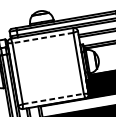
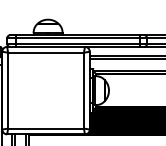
line: (43, 37) -> (46, 52), dashed -> solid
line: (53, 98) -> (46, 128), dashed -> solid

